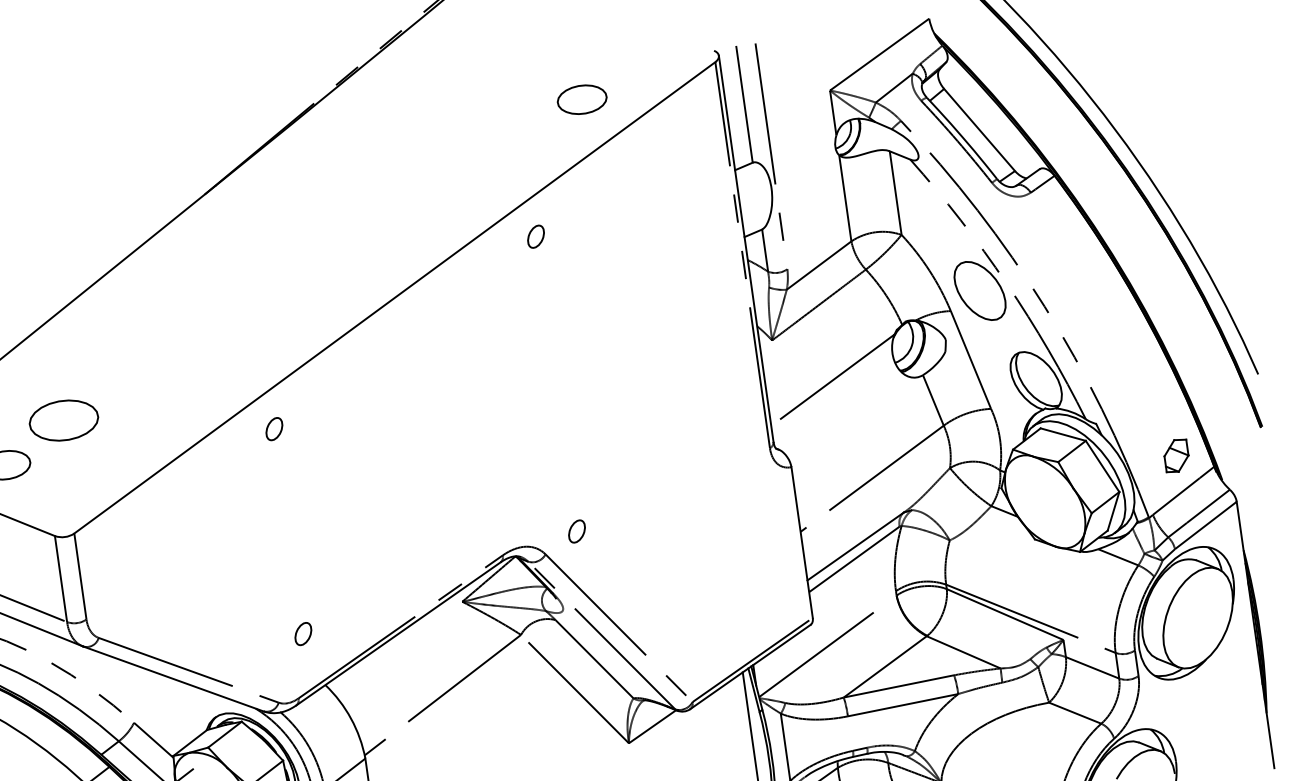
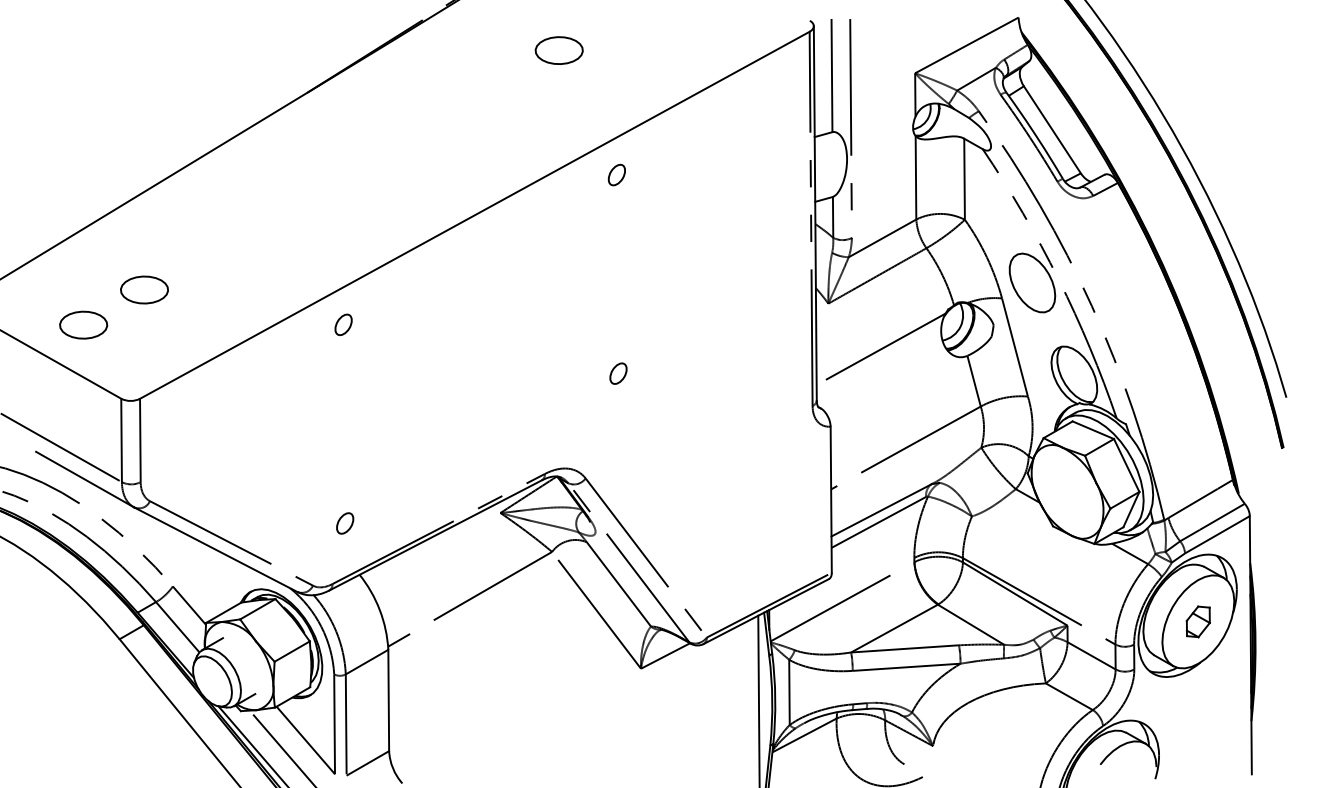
part: (581, 99) -> (558, 50), moved
part: (63, 420) -> (144, 289), size x0.71
part: (1175, 455) -> (1197, 621), moved
part: (577, 531) -> (618, 373), moved

